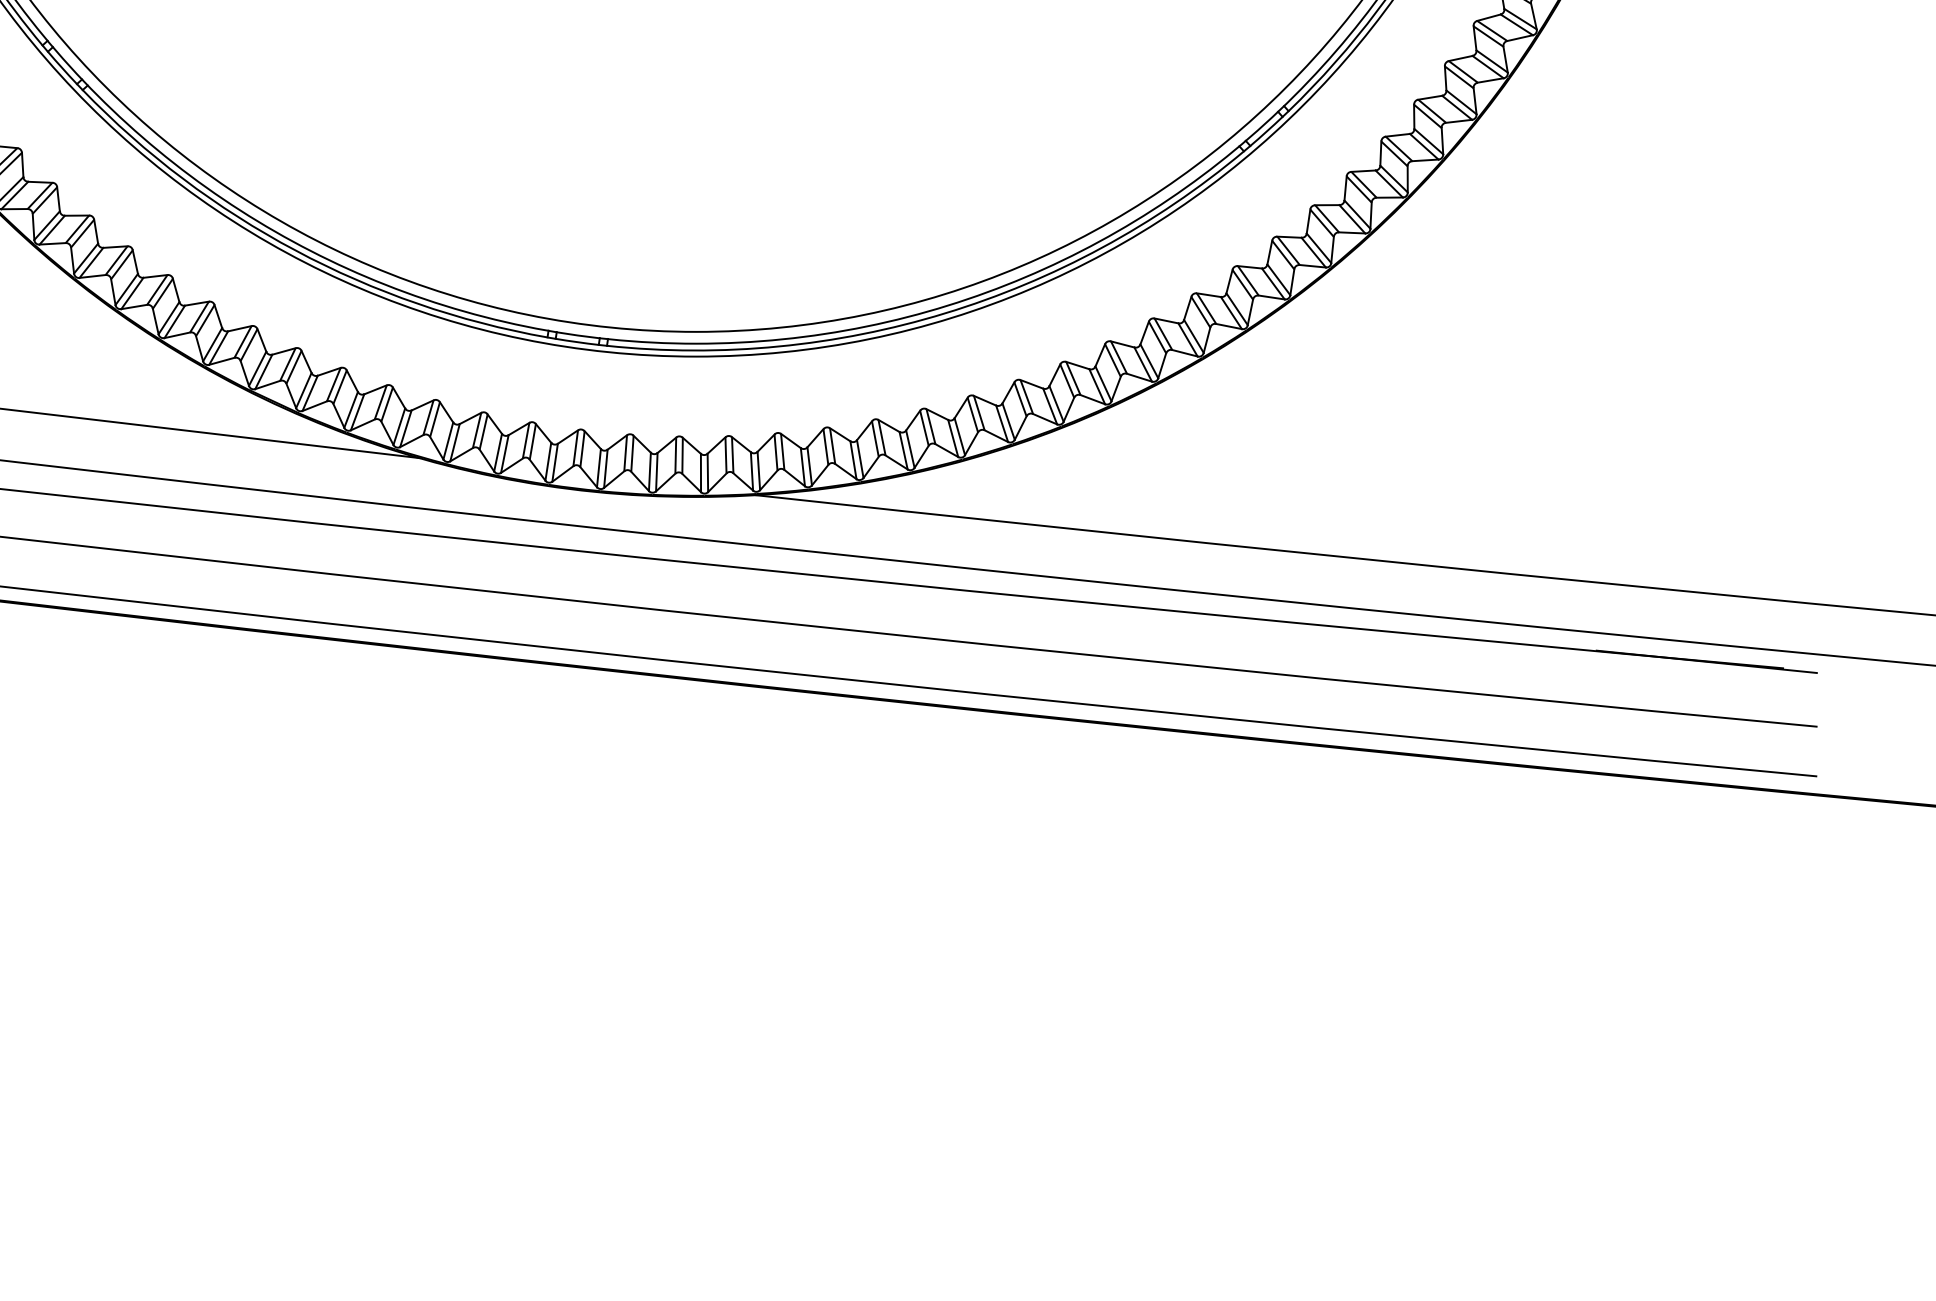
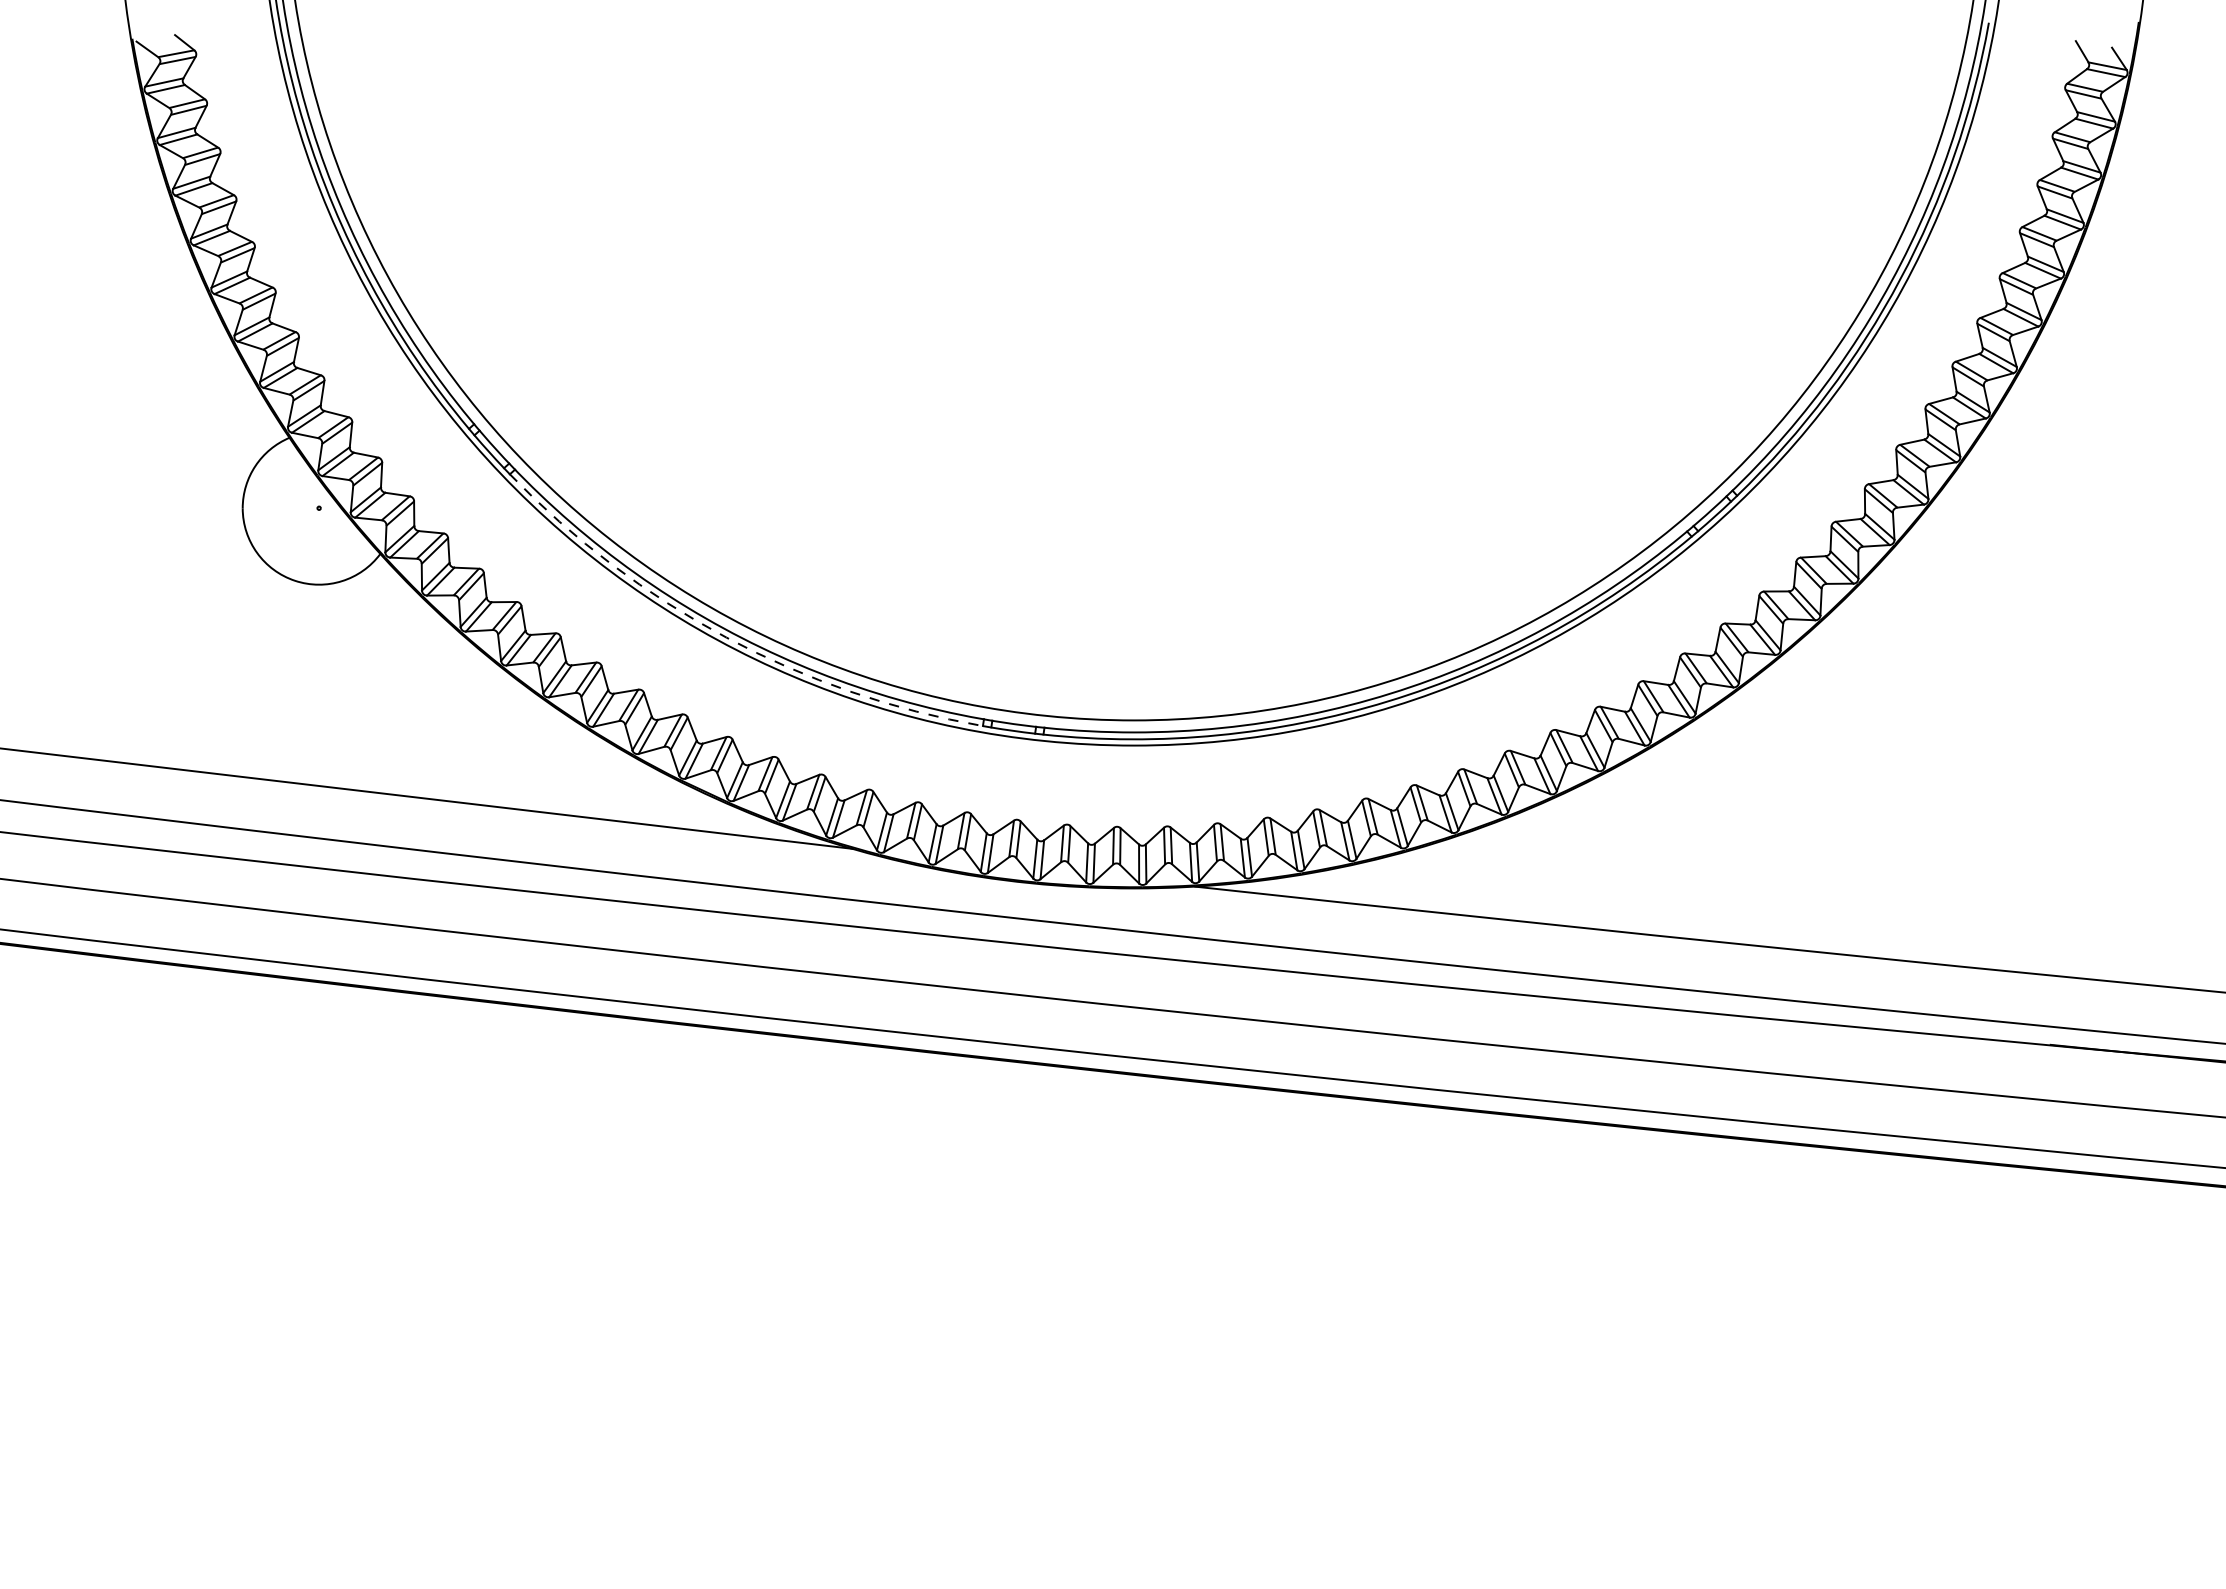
arc: (295, 250) -> (726, 637), solid -> dashed

